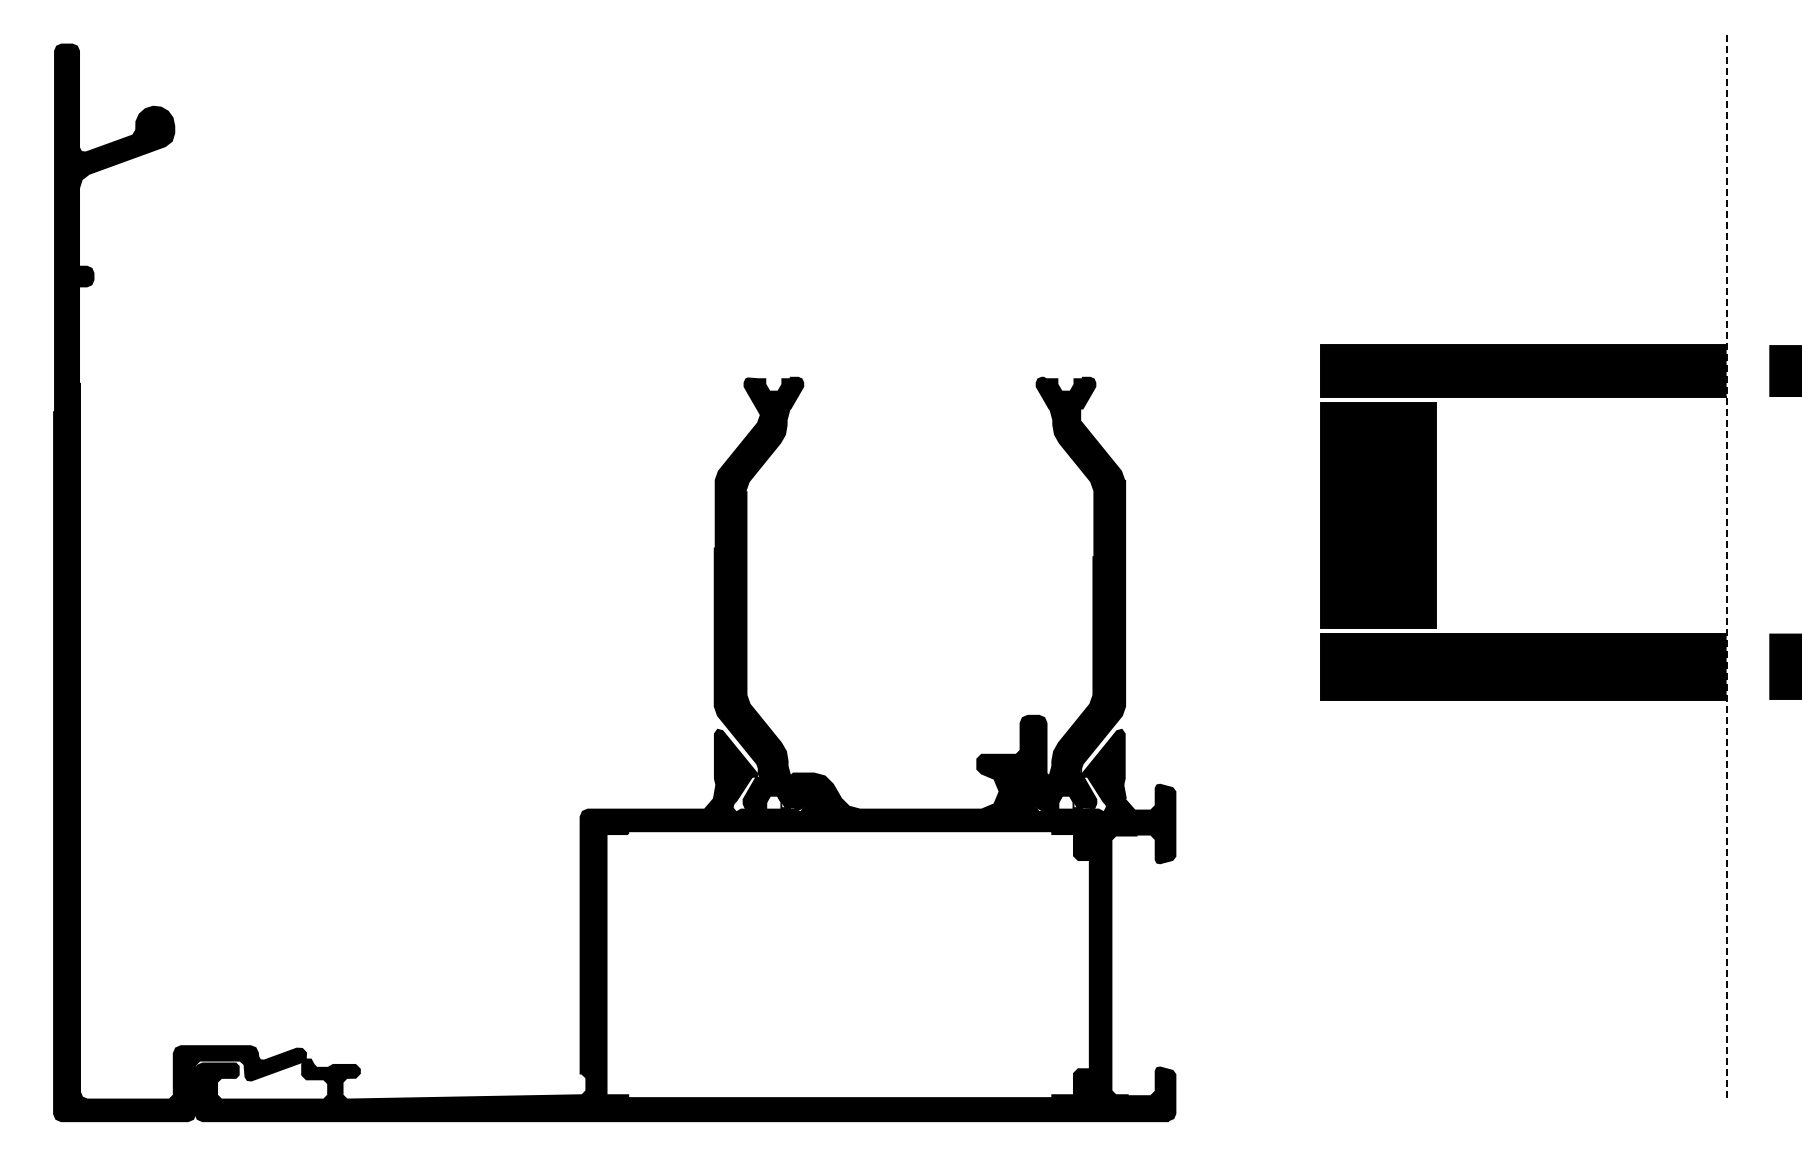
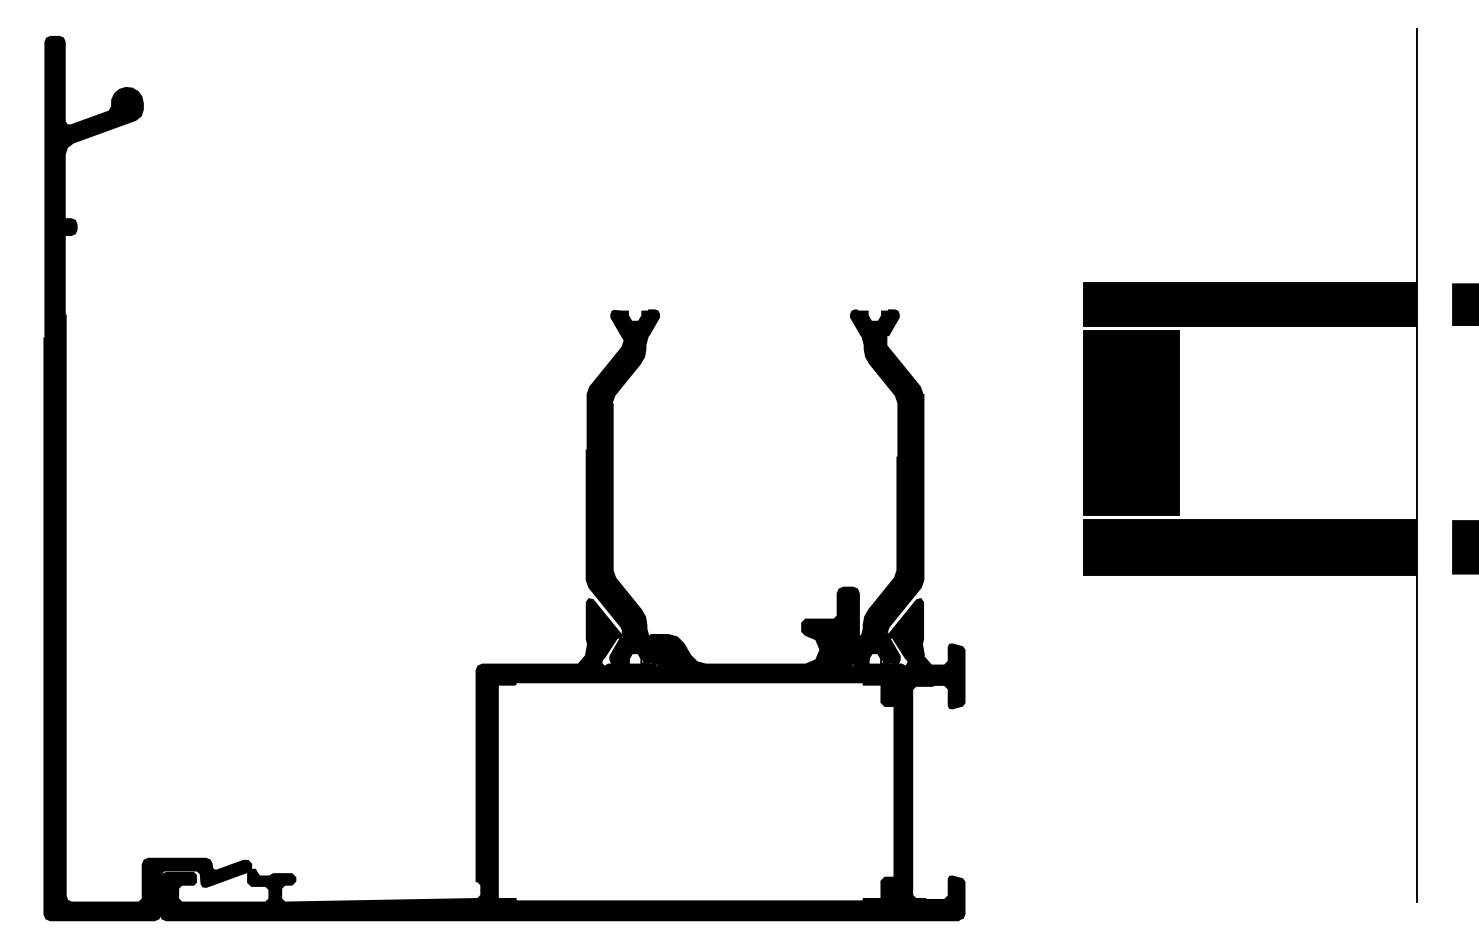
line: (1726, 567) -> (1416, 465), dashed -> solid

